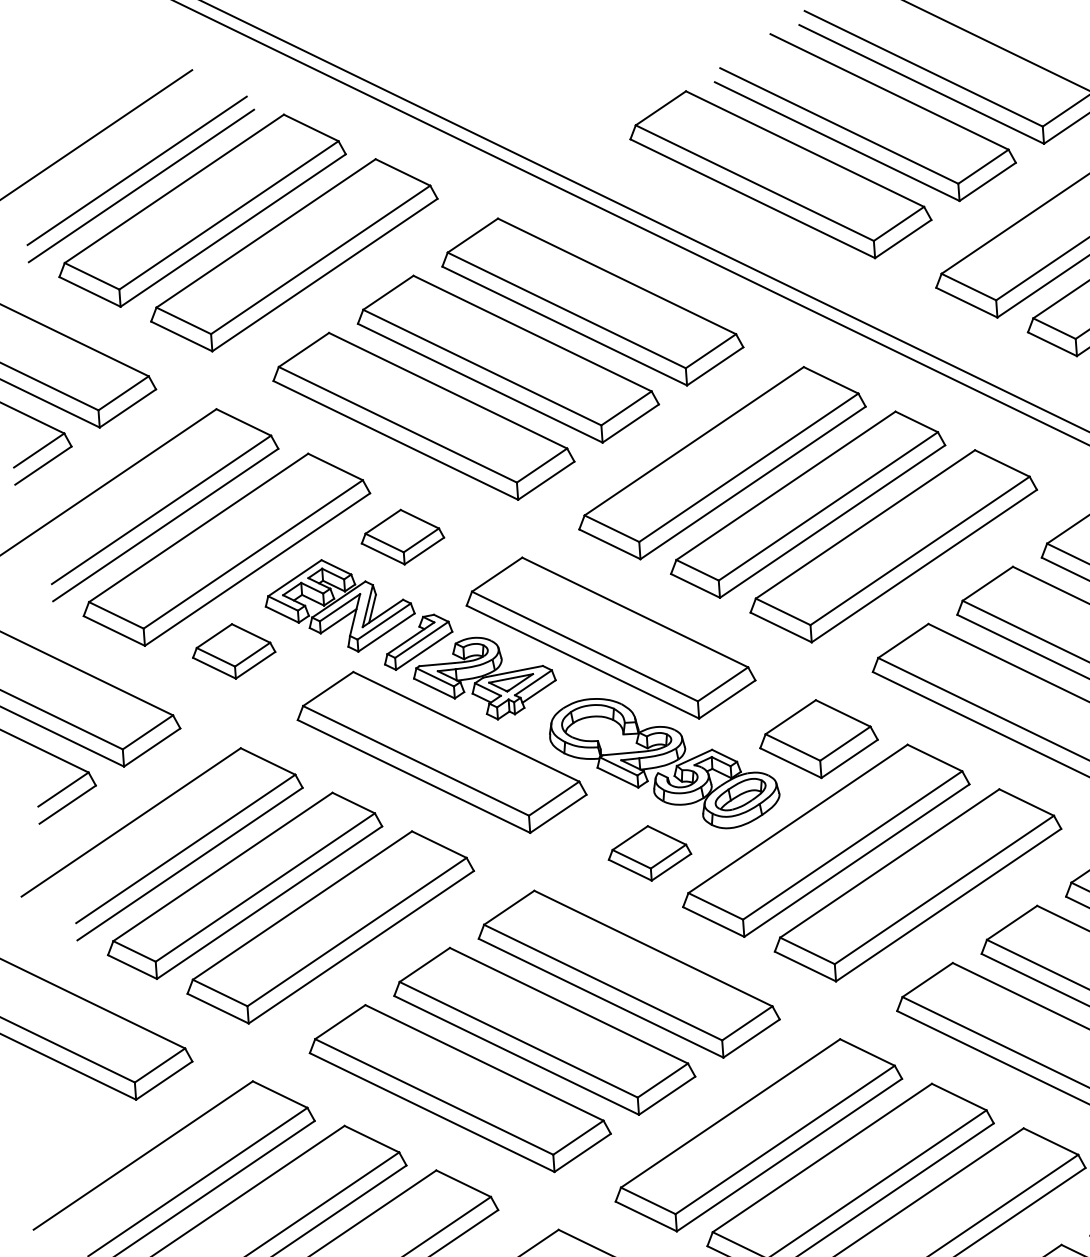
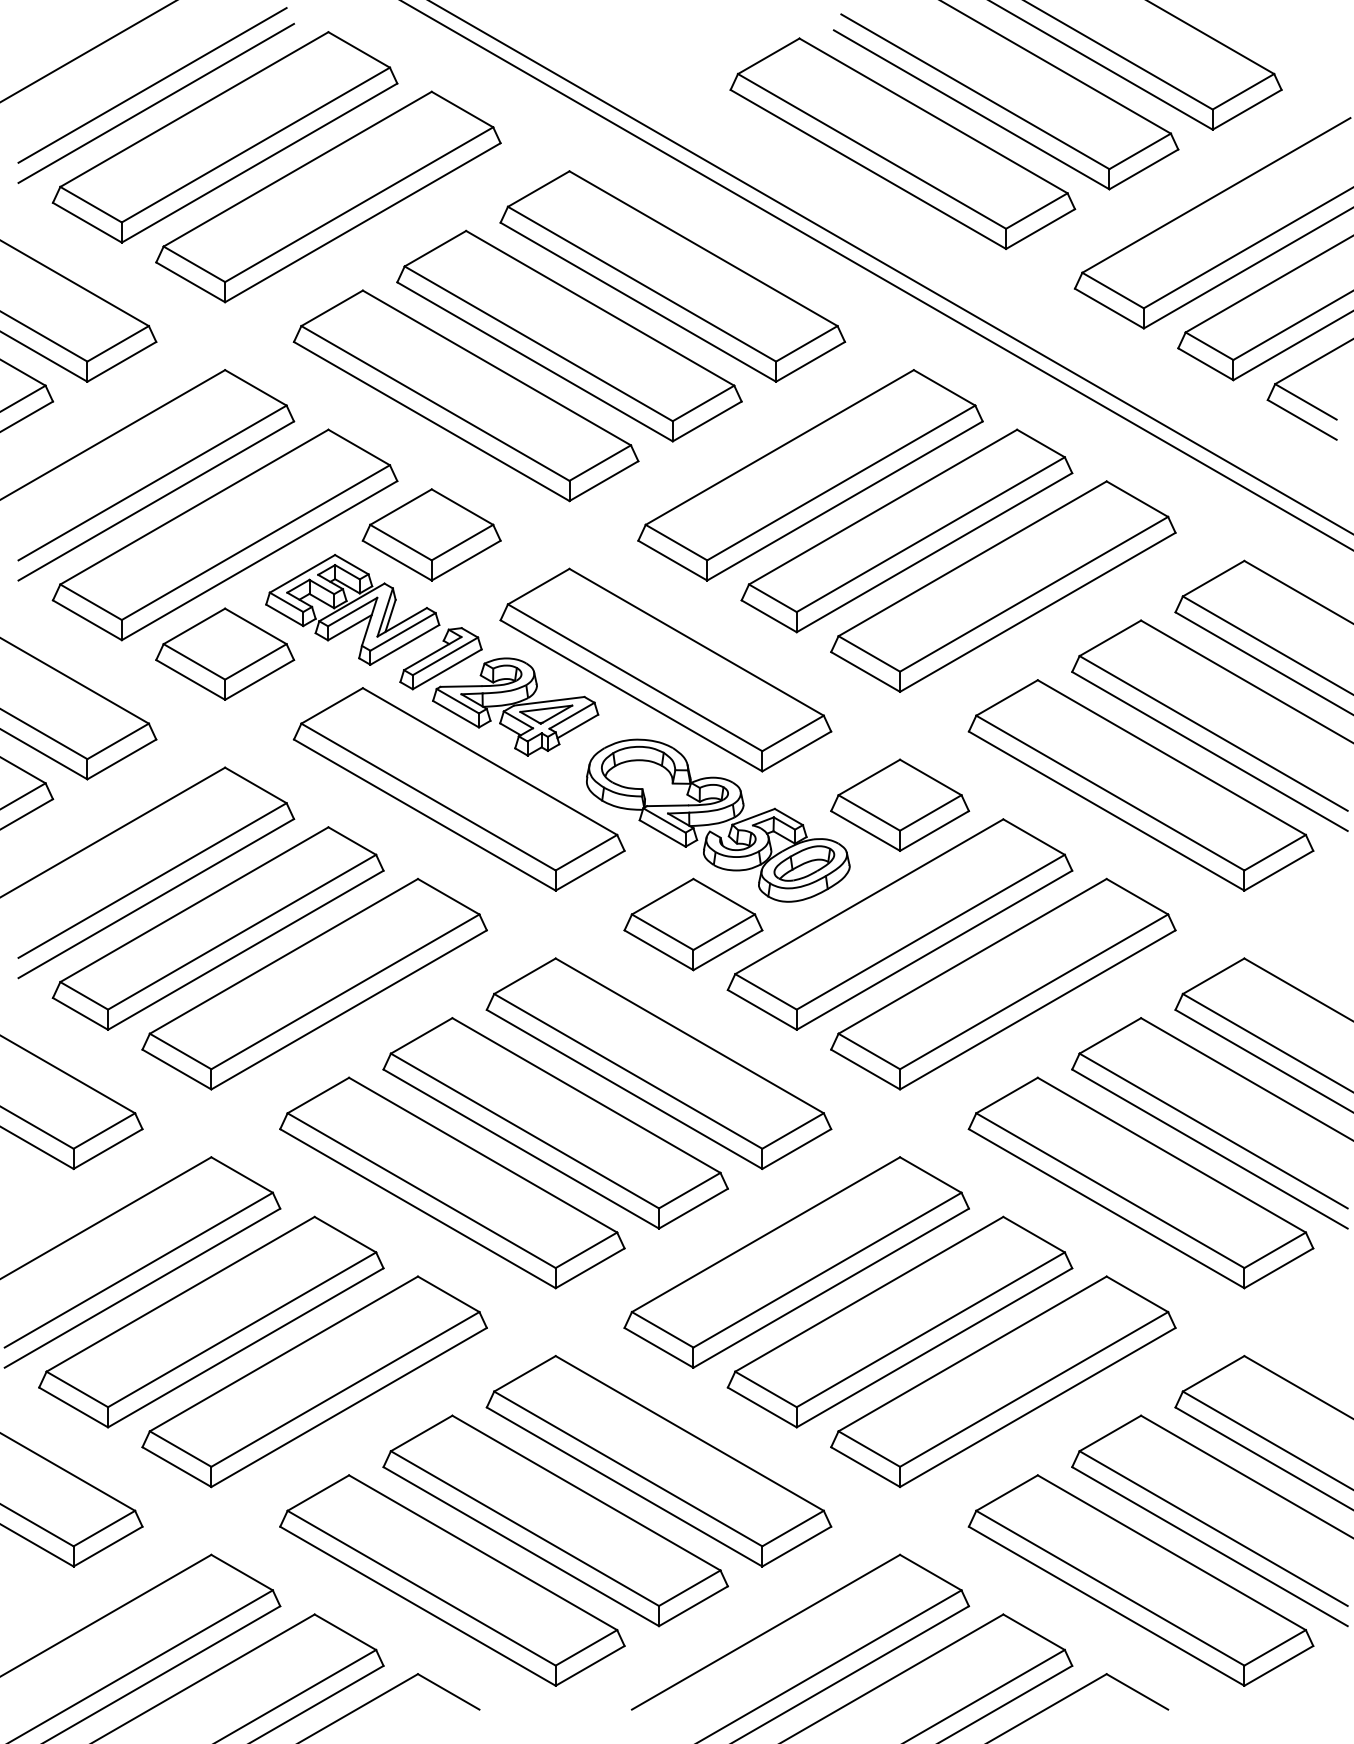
part: (402, 536) -> (431, 534), size x1.43
part: (234, 650) -> (225, 653), size x1.43
part: (649, 853) -> (693, 924), size x1.43

